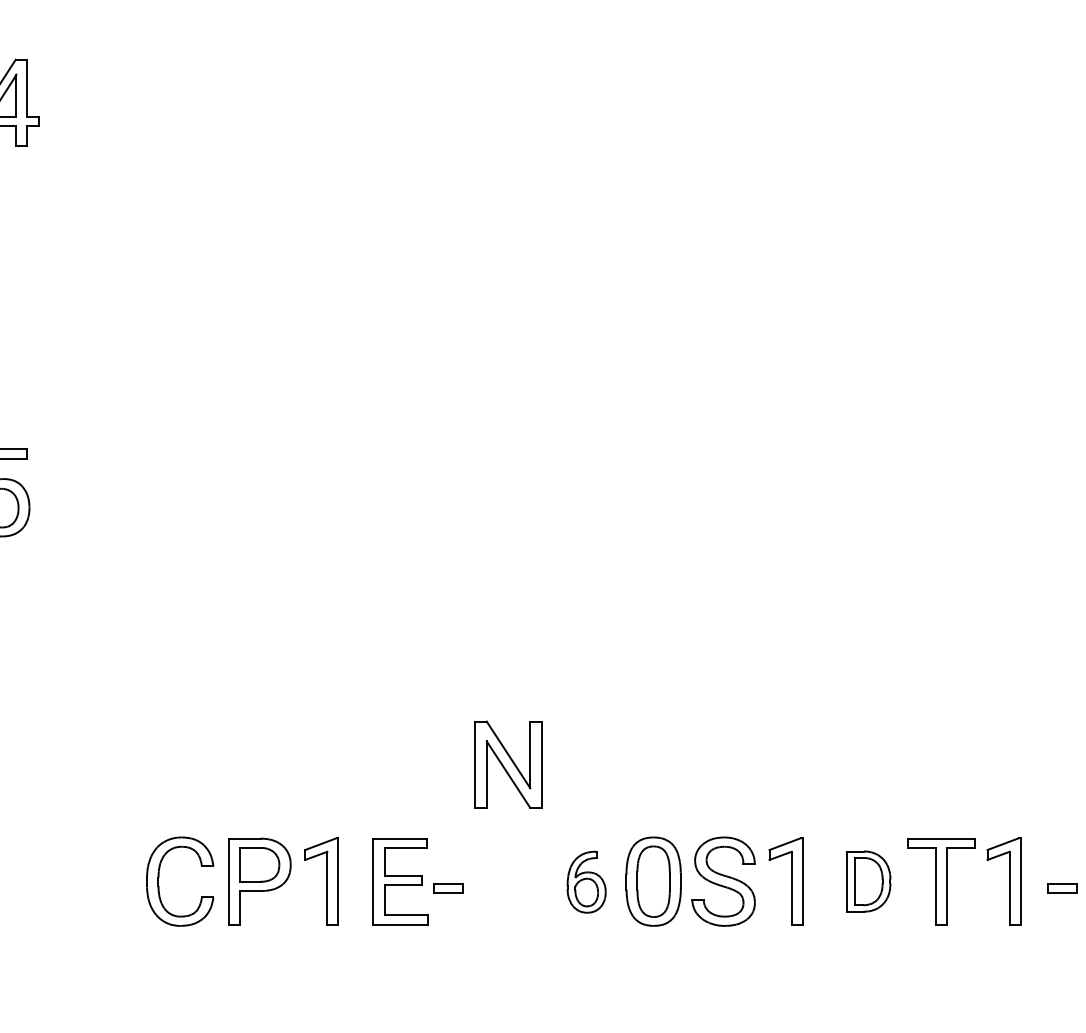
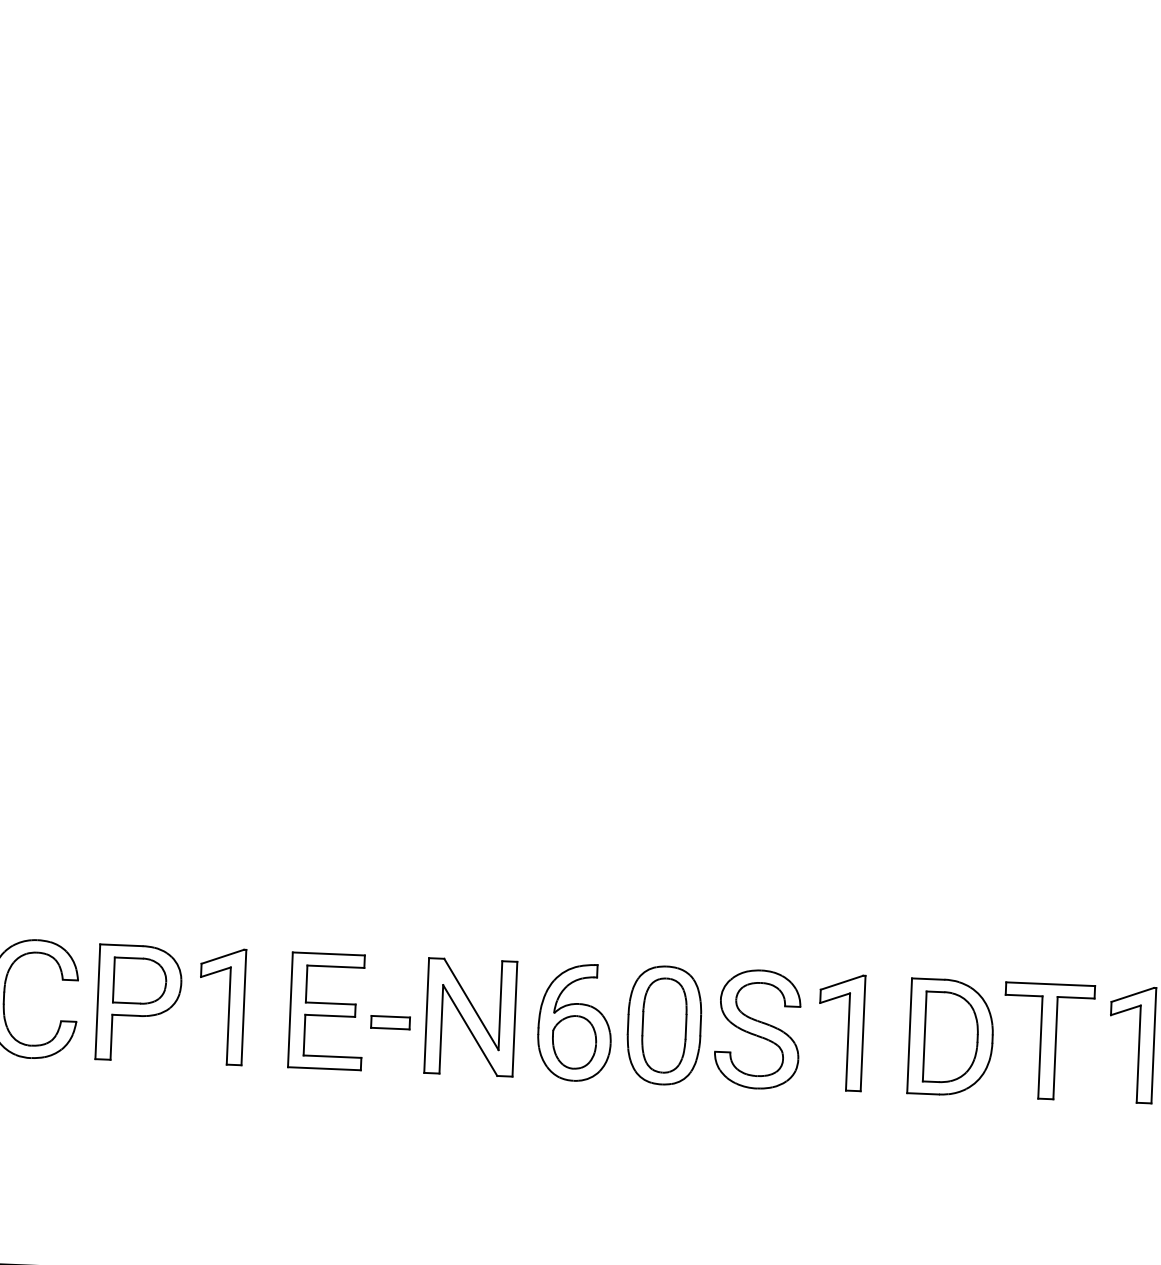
part: (508, 764) -> (470, 1017), moved
part: (586, 881) -> (574, 1021), size x1.43
part: (868, 881) -> (950, 1037), size x1.43

